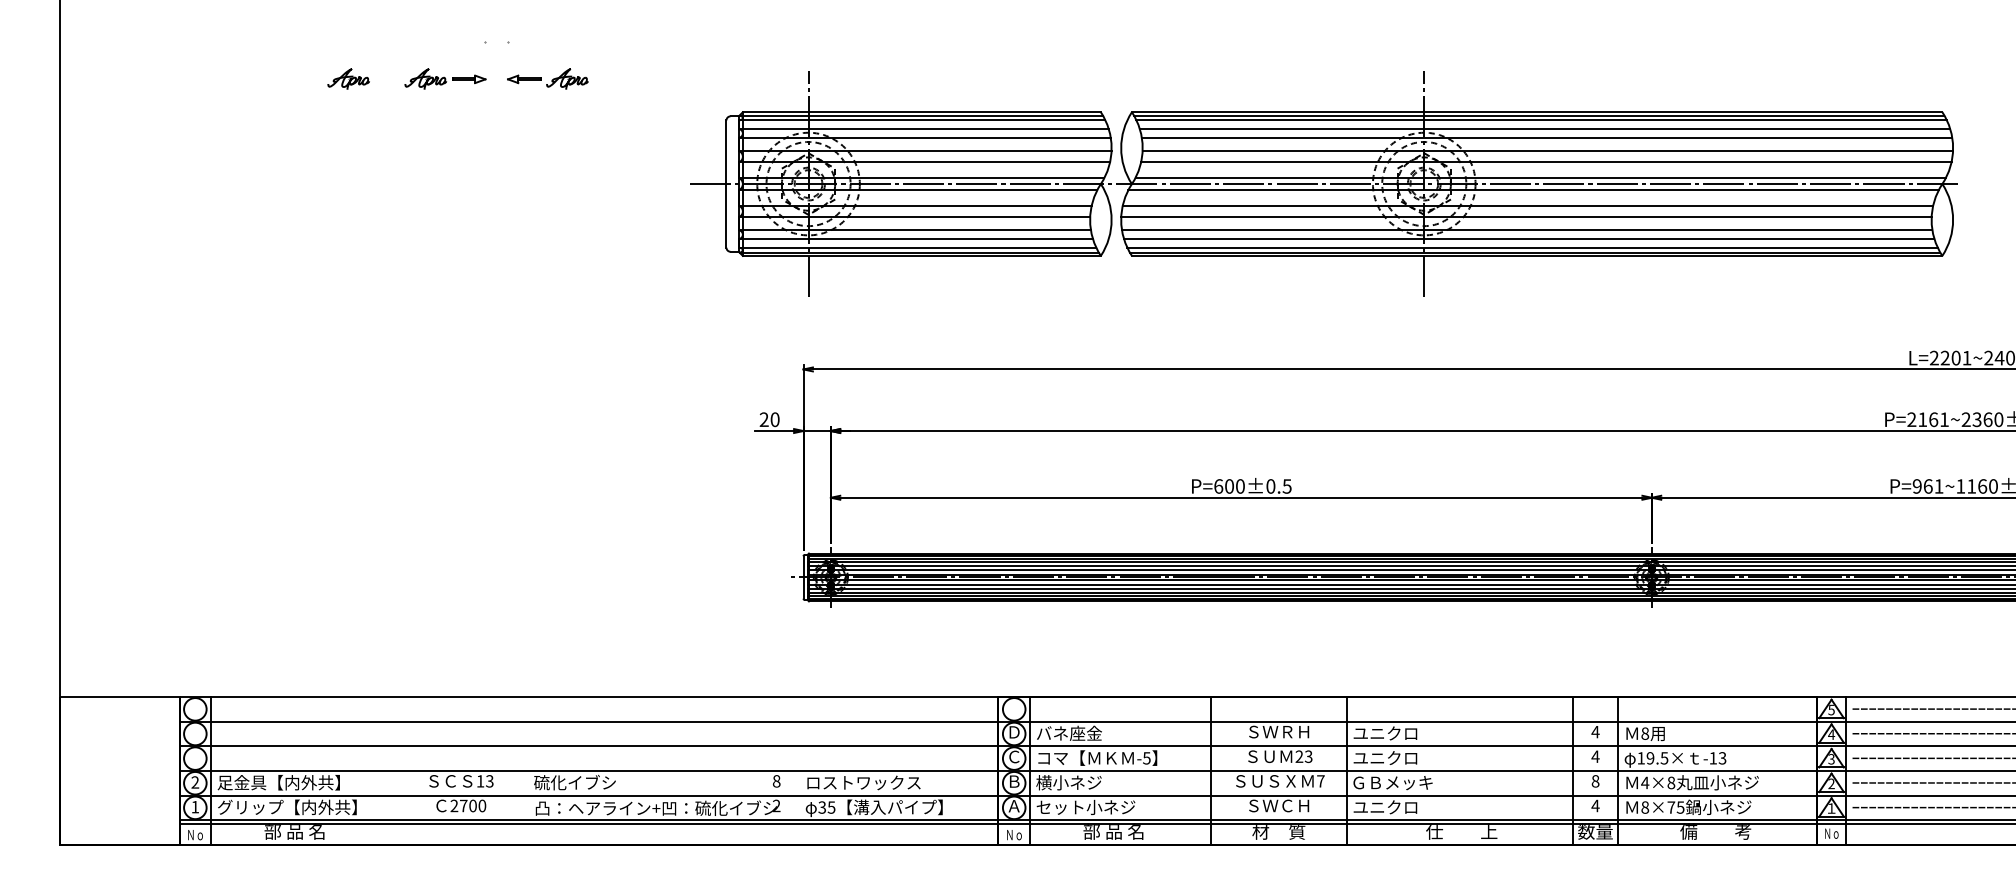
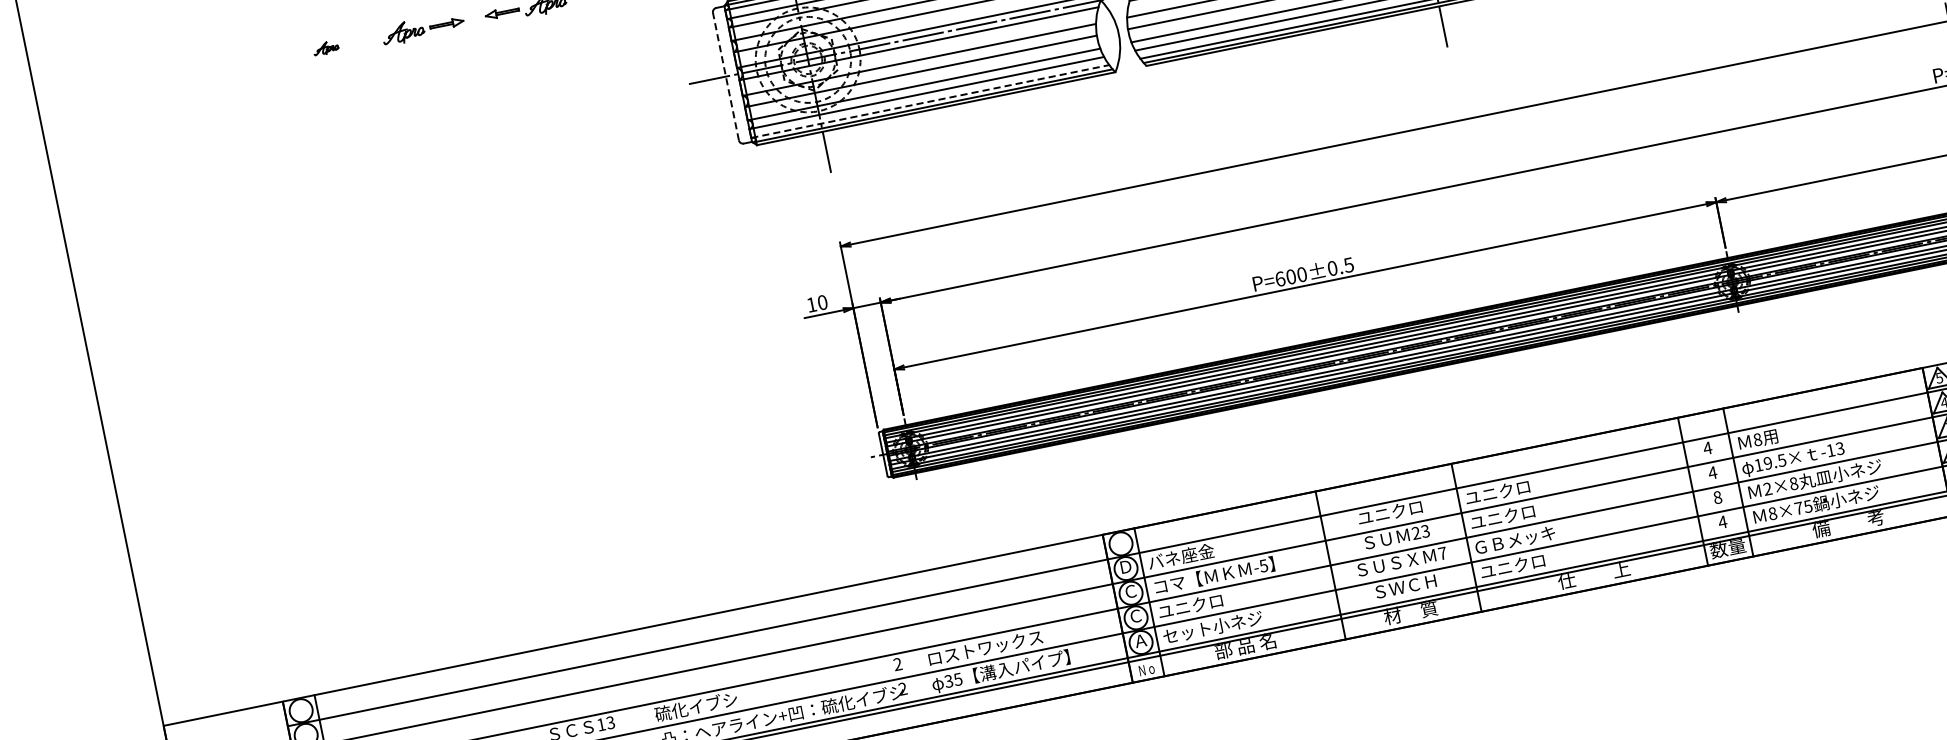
part: (348, 78) -> (326, 47), size x0.6
line: (726, 184) -> (726, 77), solid -> dashed
line: (917, 247) -> (930, 101), solid -> dashed
text: (763, 419) -> (810, 304), 20 -> 10
text: (1278, 731) -> (1390, 512), ＳＷＲＨ -> ユニクロ
text: (776, 781) -> (897, 664), 8 -> 2
text: (1014, 781) -> (1136, 616), Ｂ -> Ｃ
text: (1068, 782) -> (1190, 606), 横小ネジ -> ユニクロ
text: (1645, 782) -> (1767, 488), 4×8 -> 2×8

